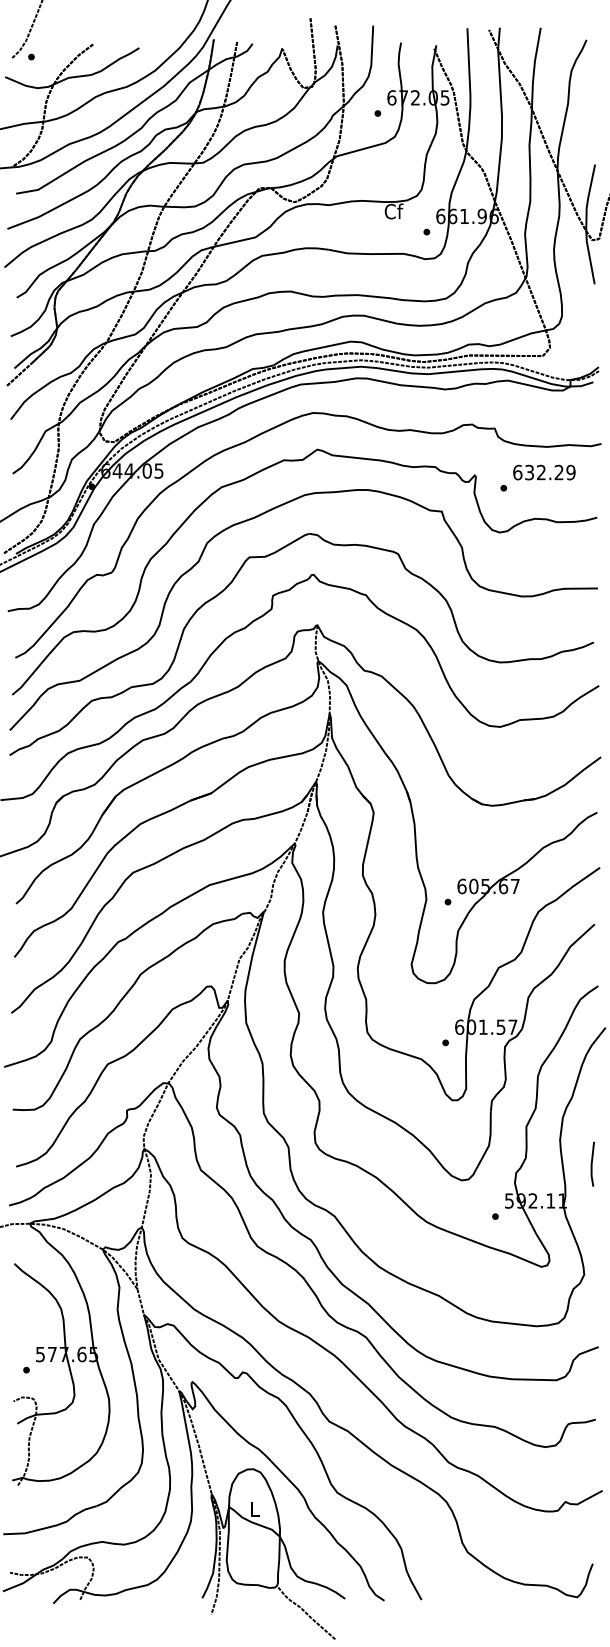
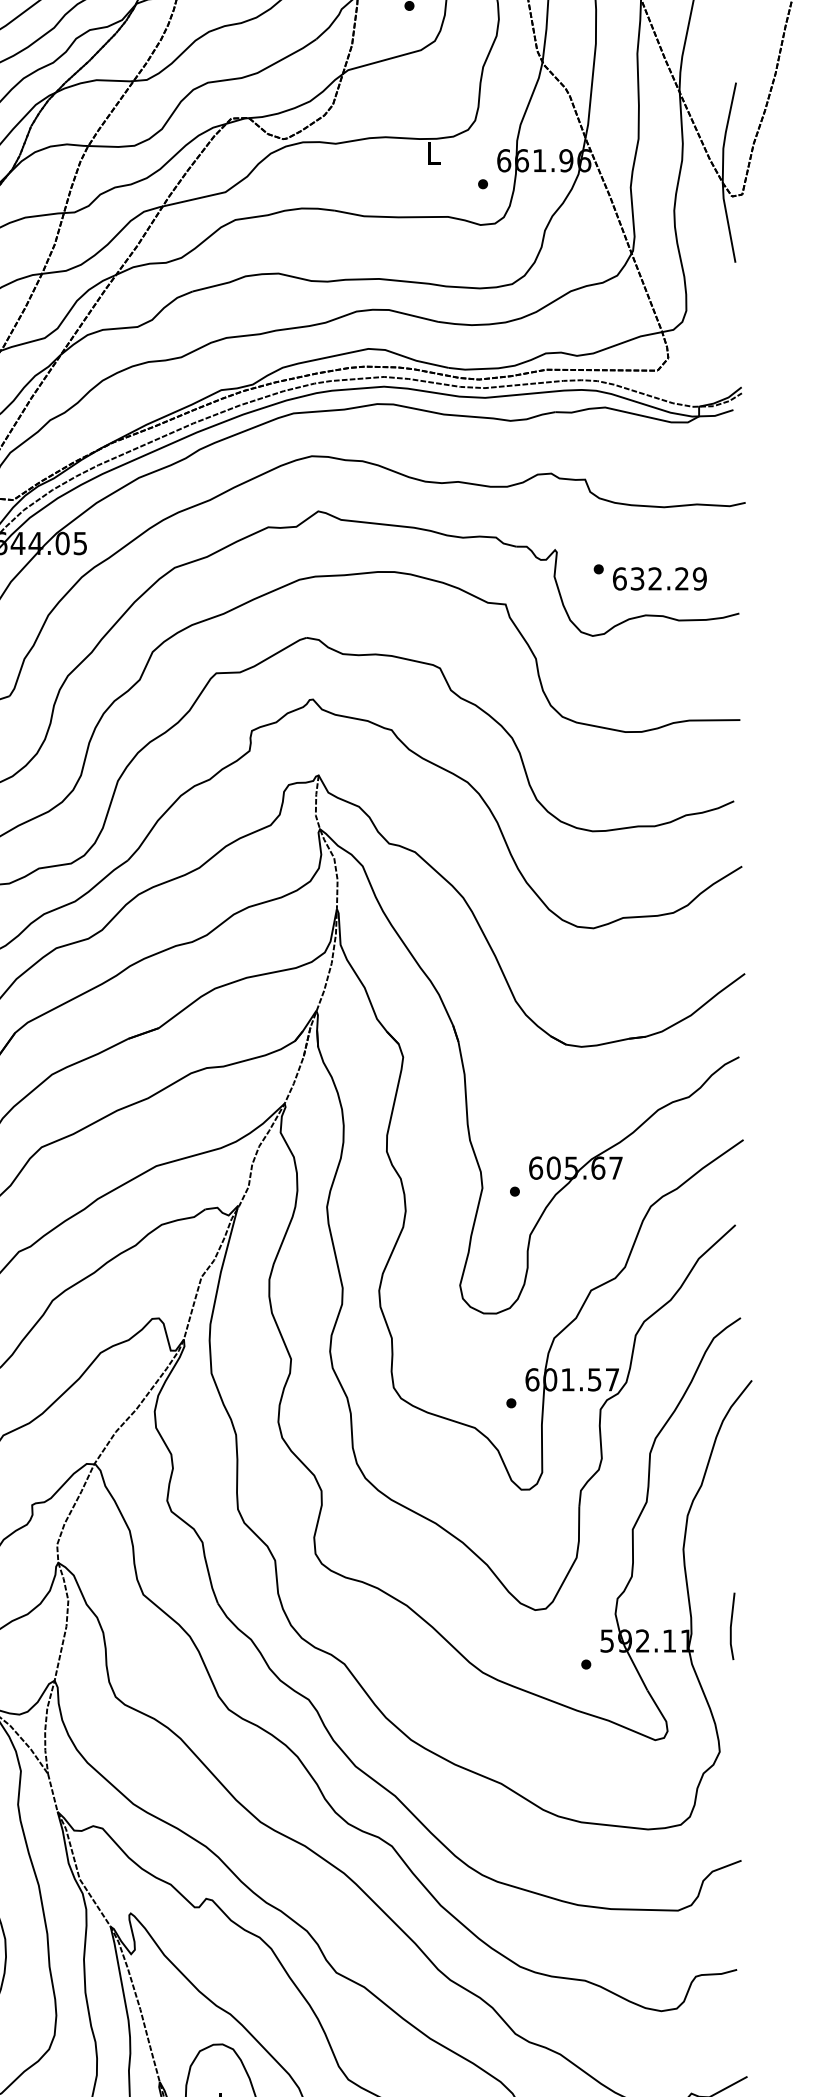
text: (393, 211) -> (432, 153), Cf -> L
text: (544, 472) -> (659, 578), moved
line: (592, 1163) -> (732, 1625), moved

